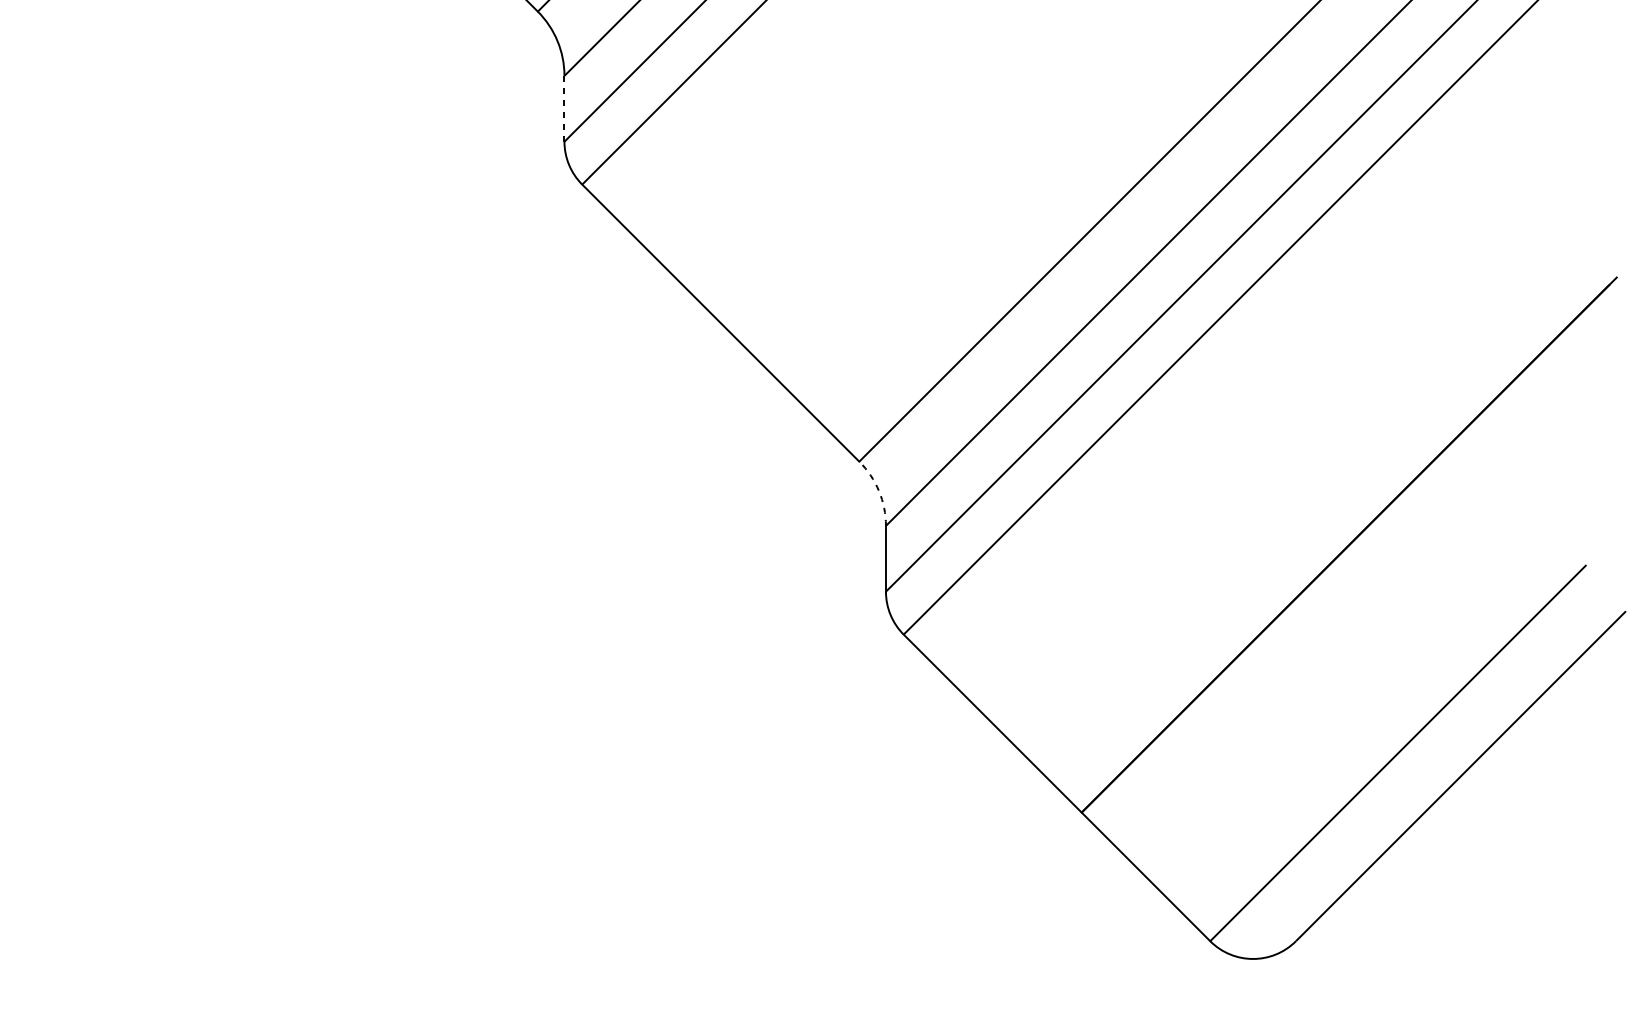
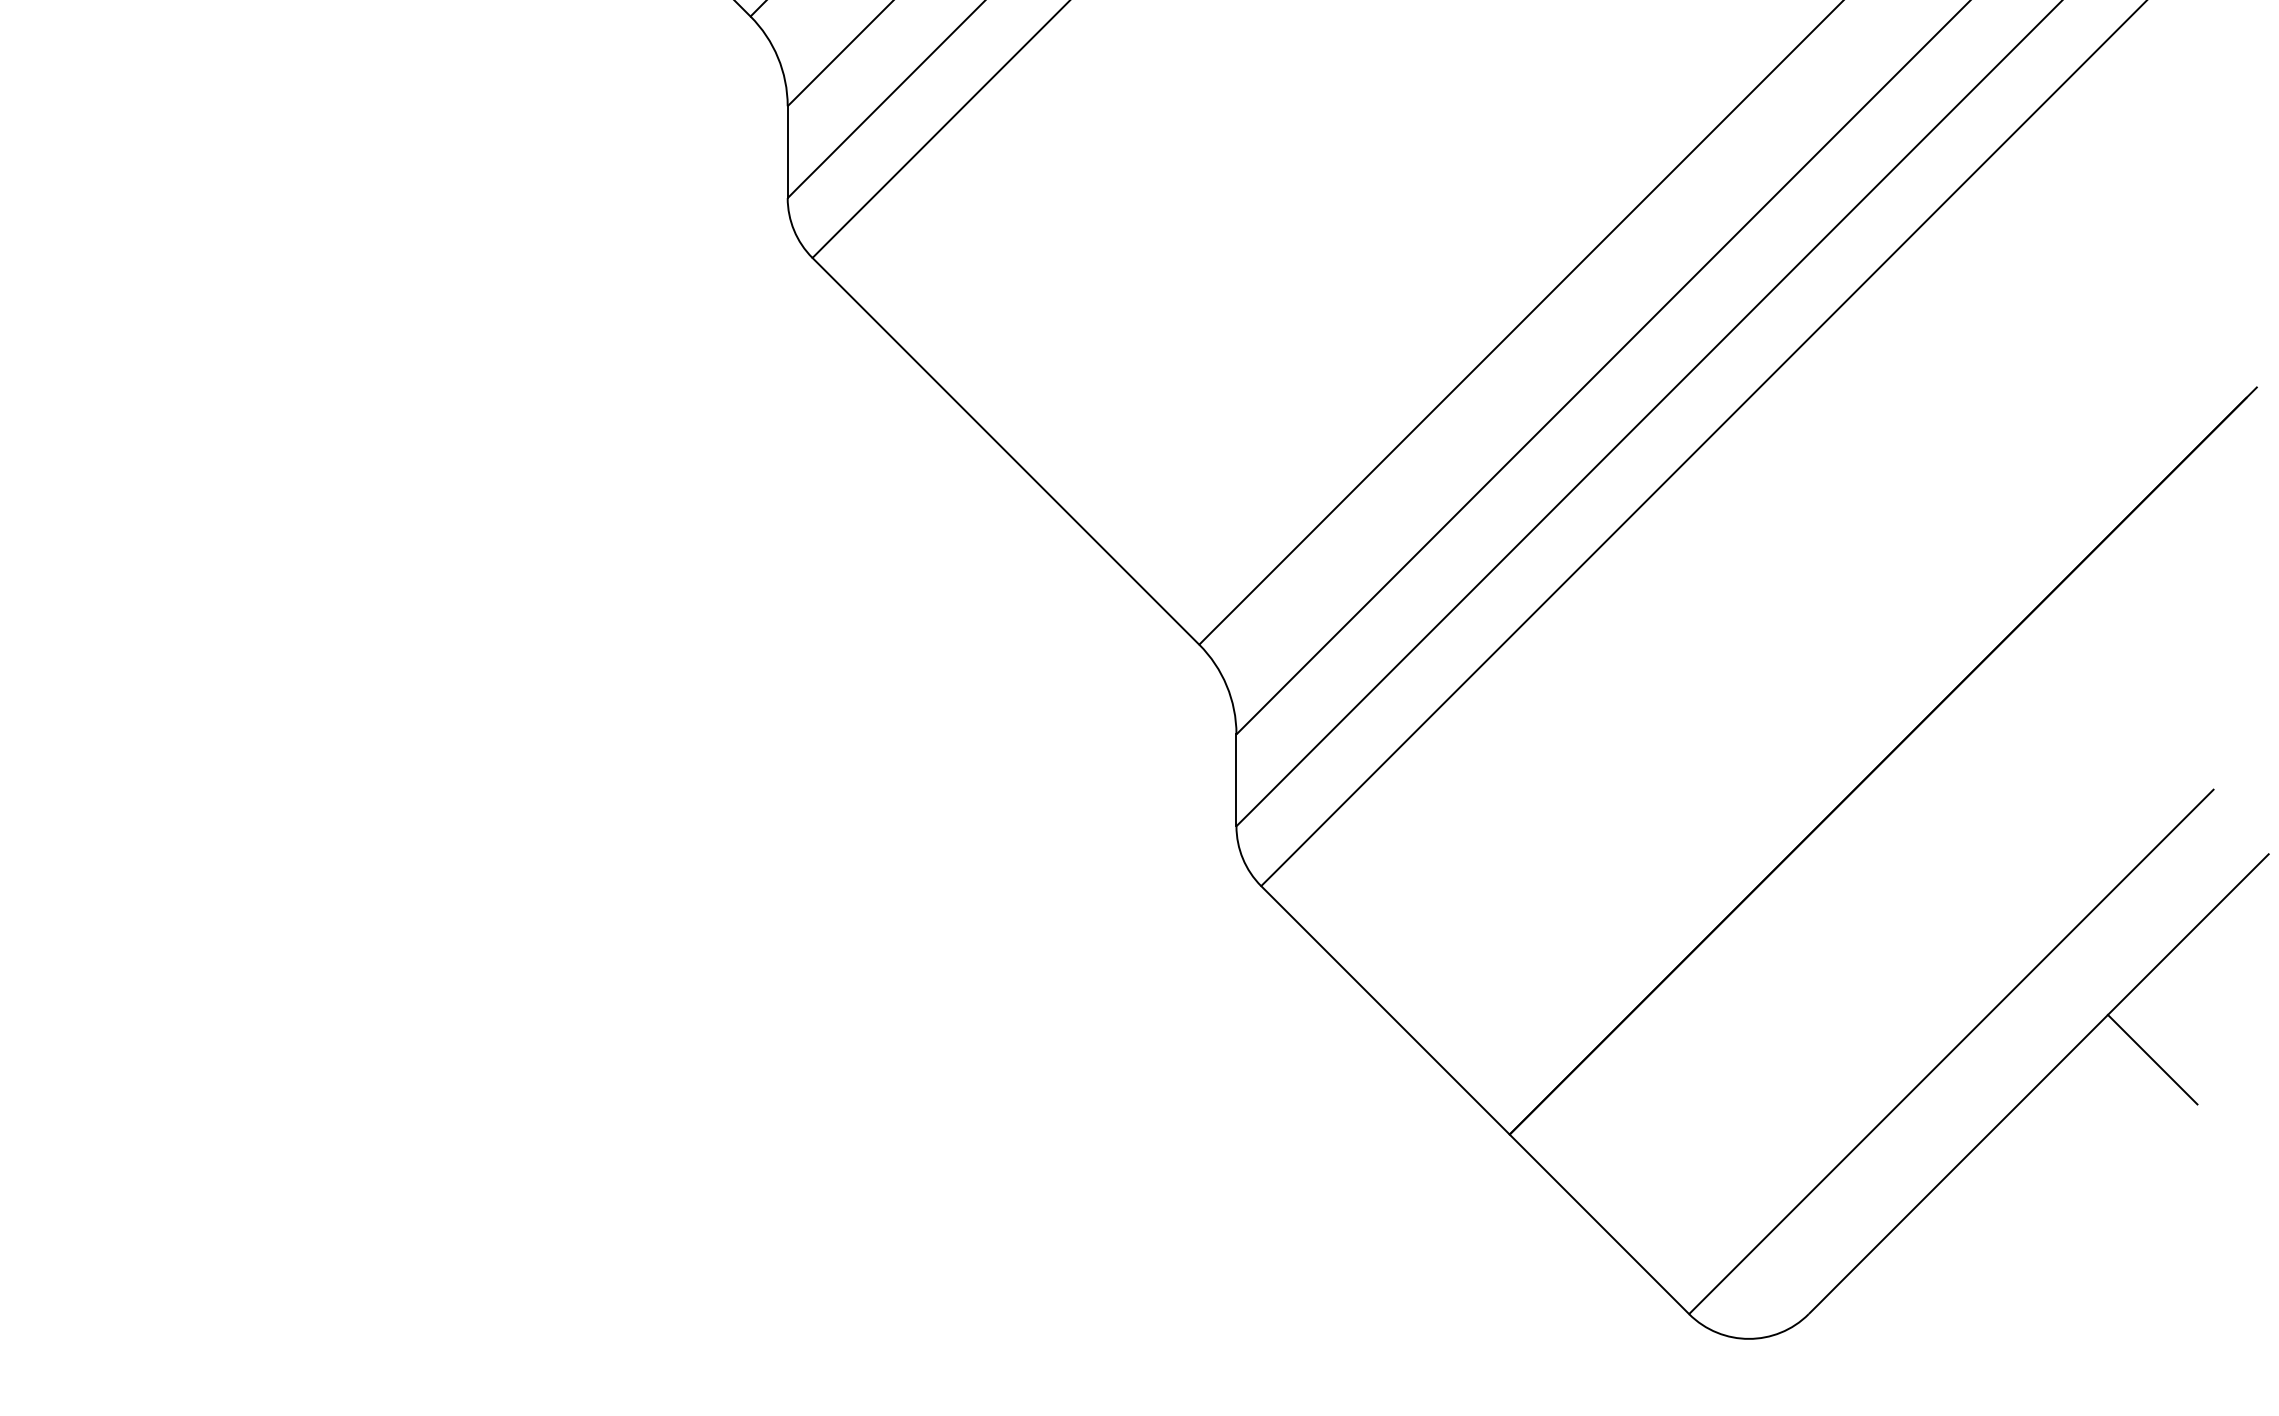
line: (564, 109) -> (787, 152), dashed -> solid
arc: (878, 490) -> (1226, 685), dashed -> solid
line: (1542, 758) -> (2152, 1059), added

